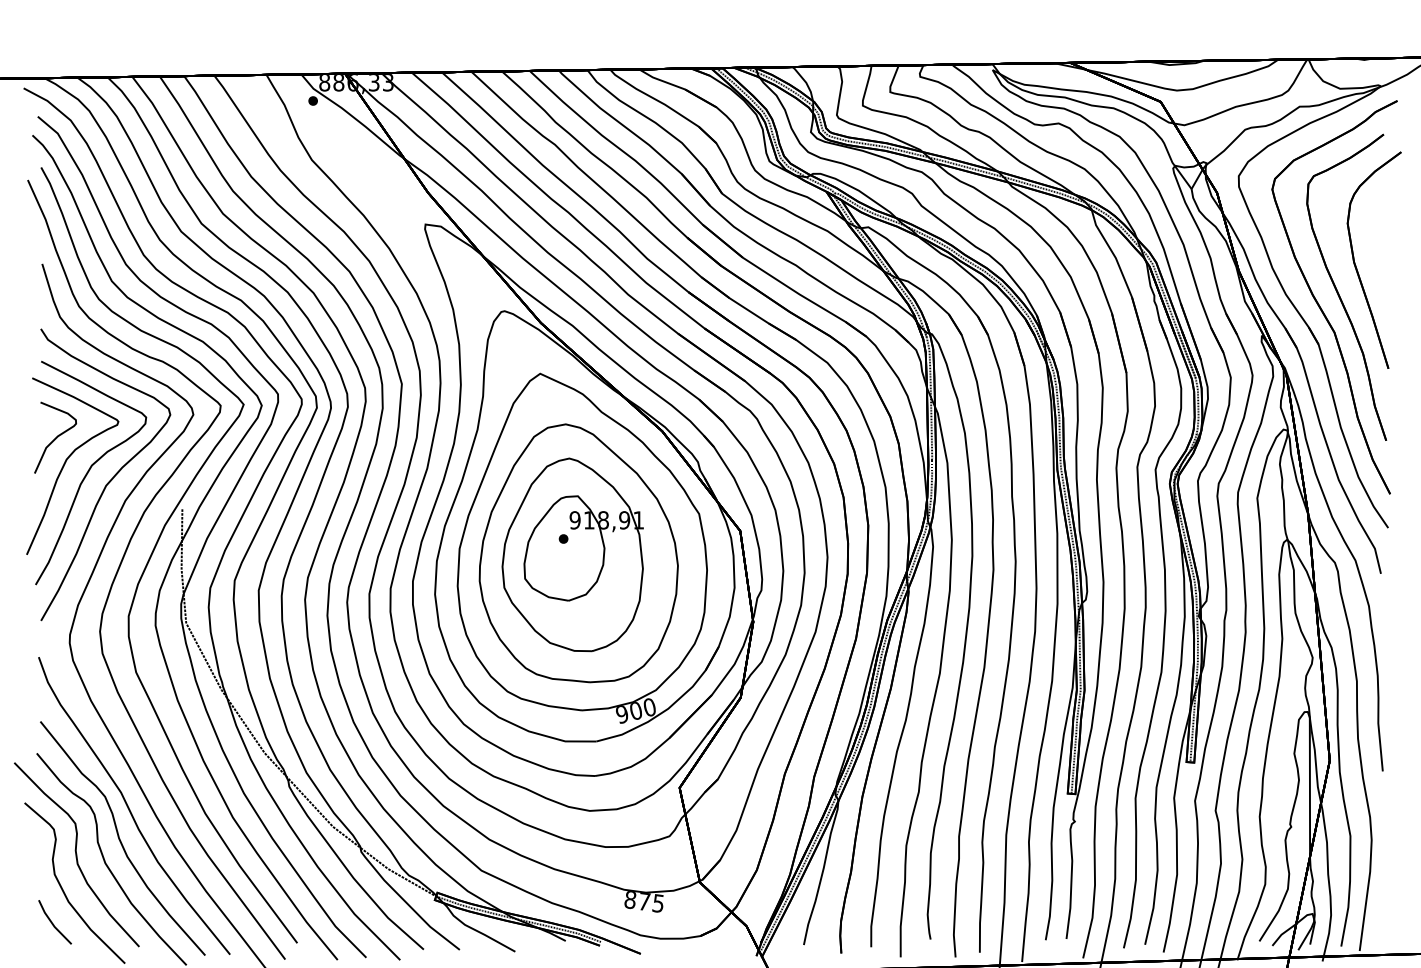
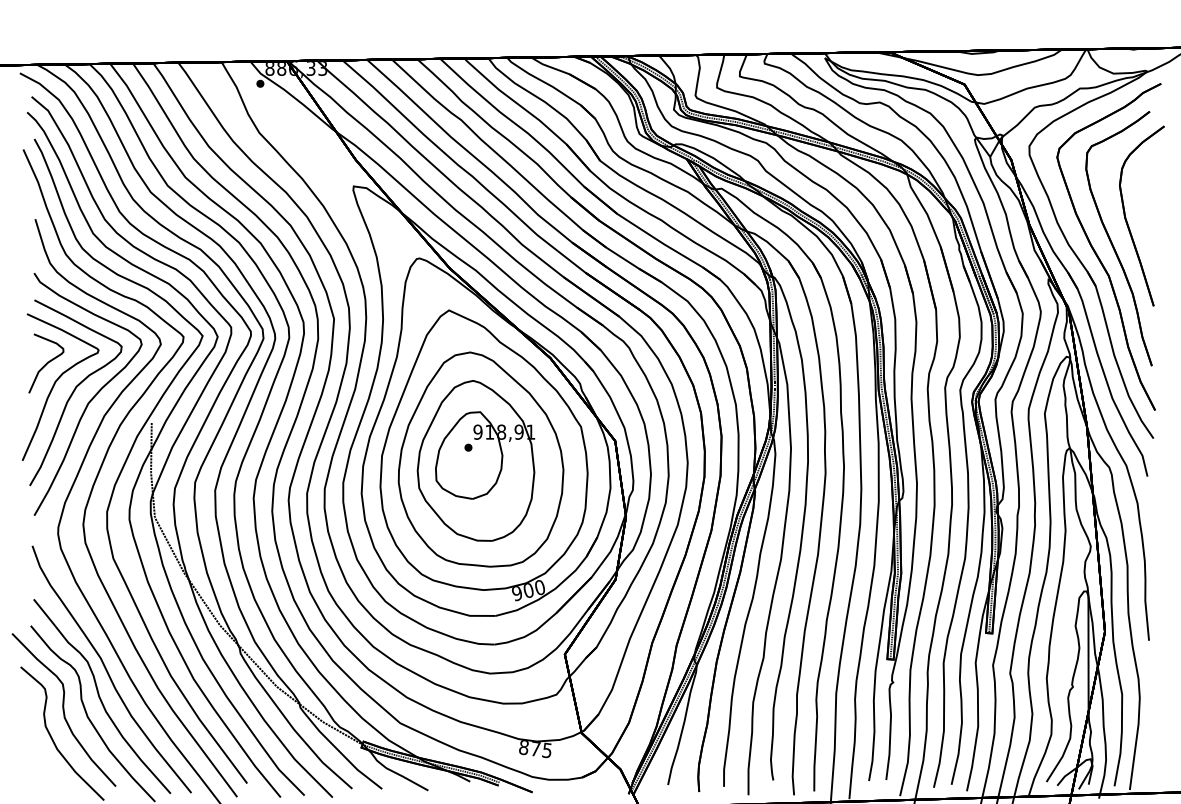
part: (54, 922) -> (45, 766), removed

